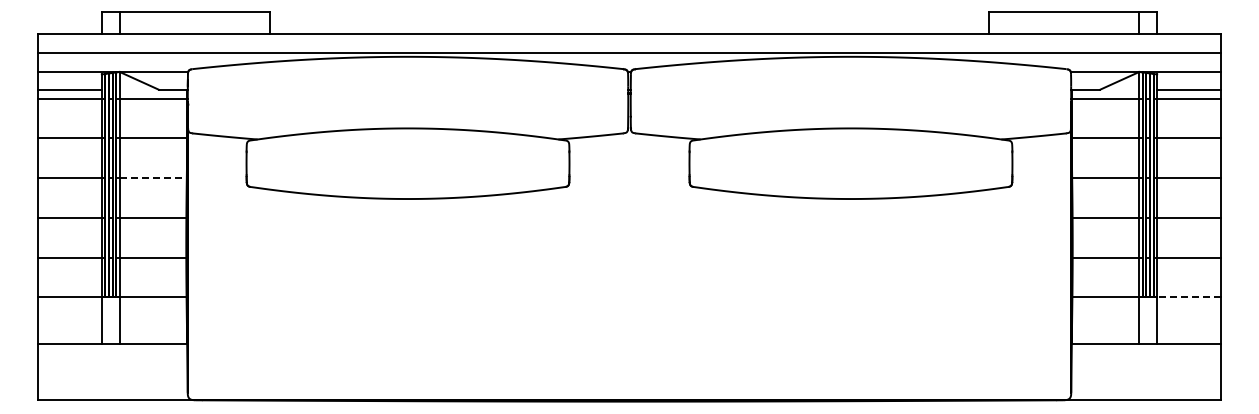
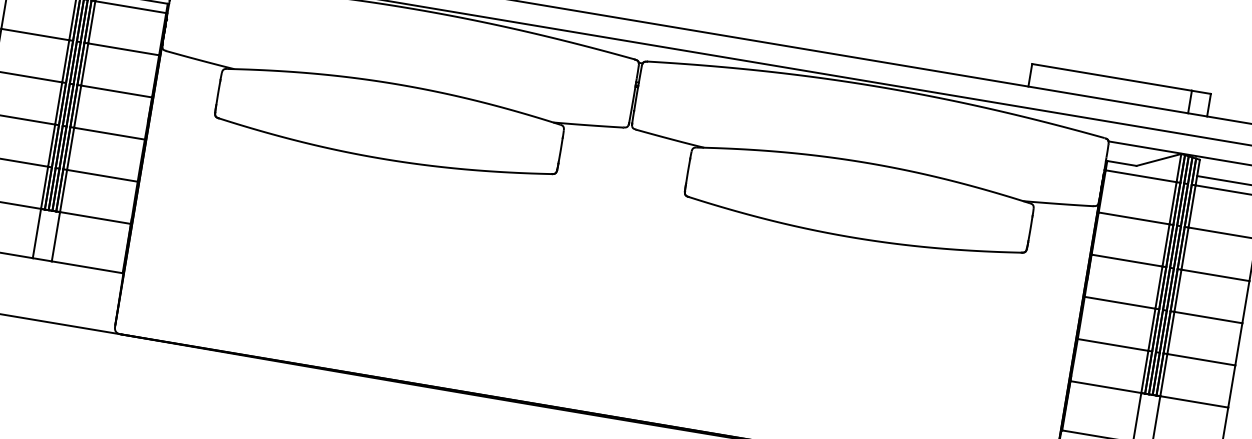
line: (153, 178) -> (116, 92), dashed -> solid
line: (1188, 297) -> (1193, 401), dashed -> solid

